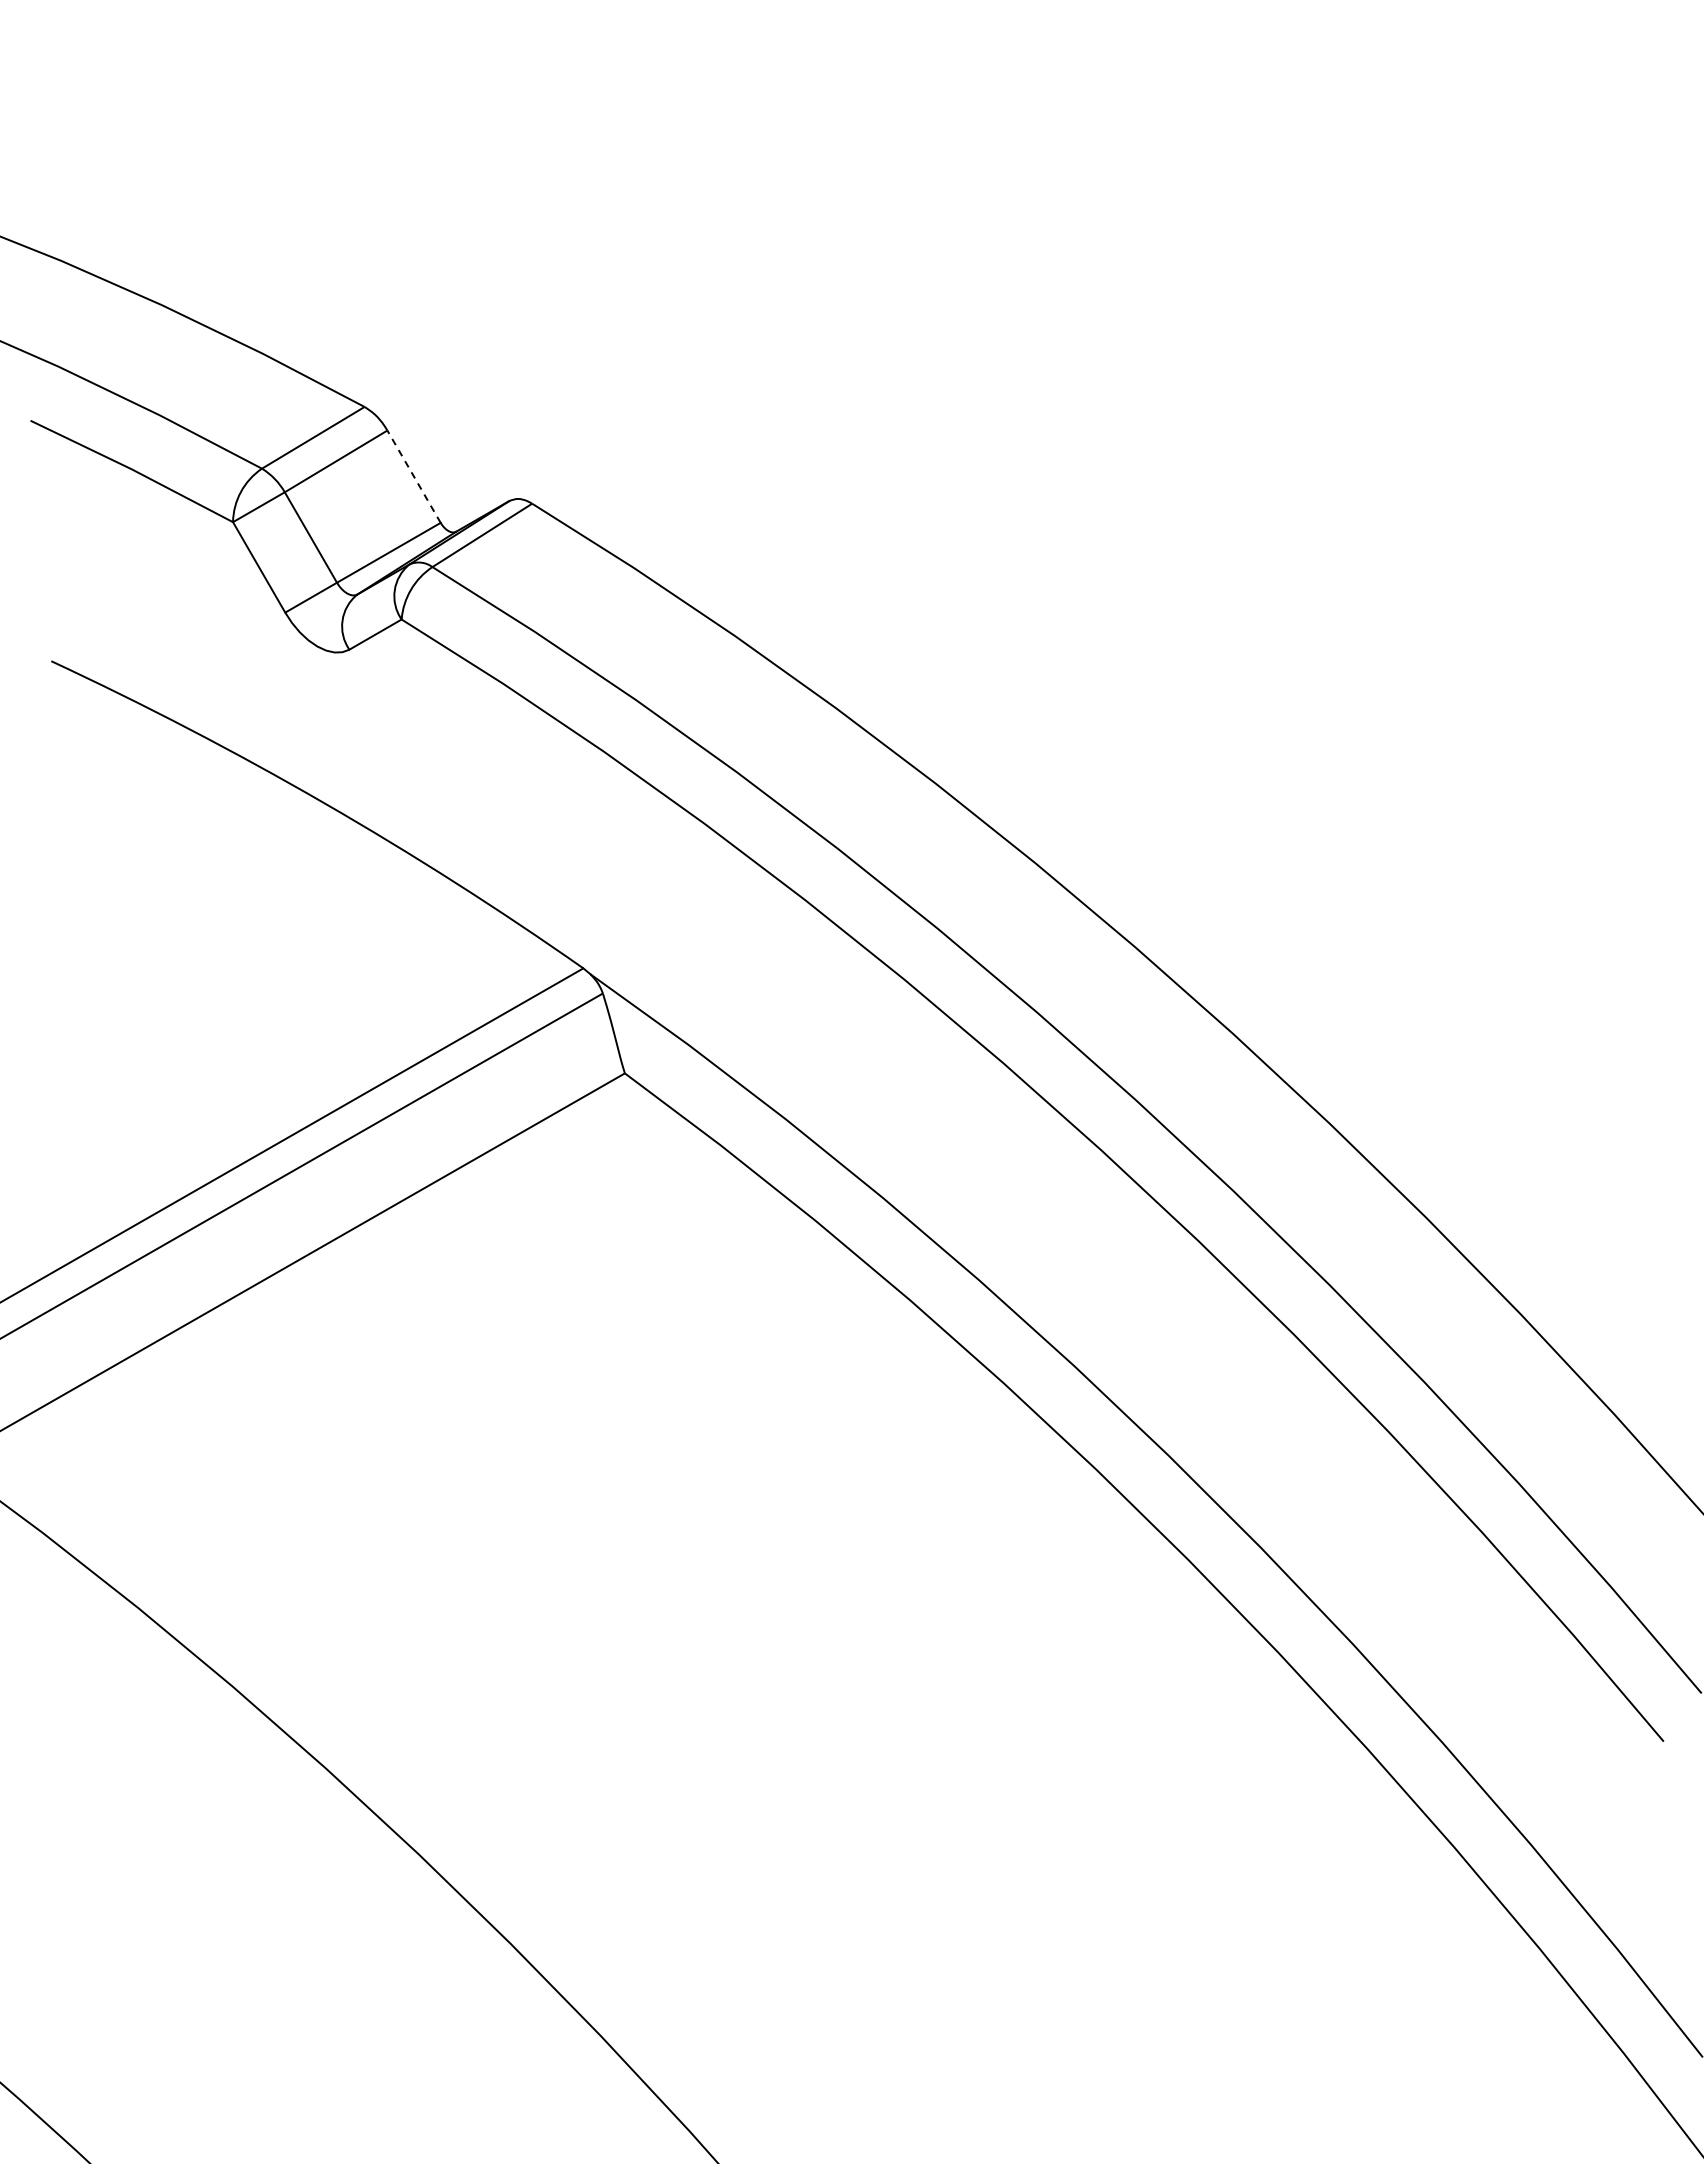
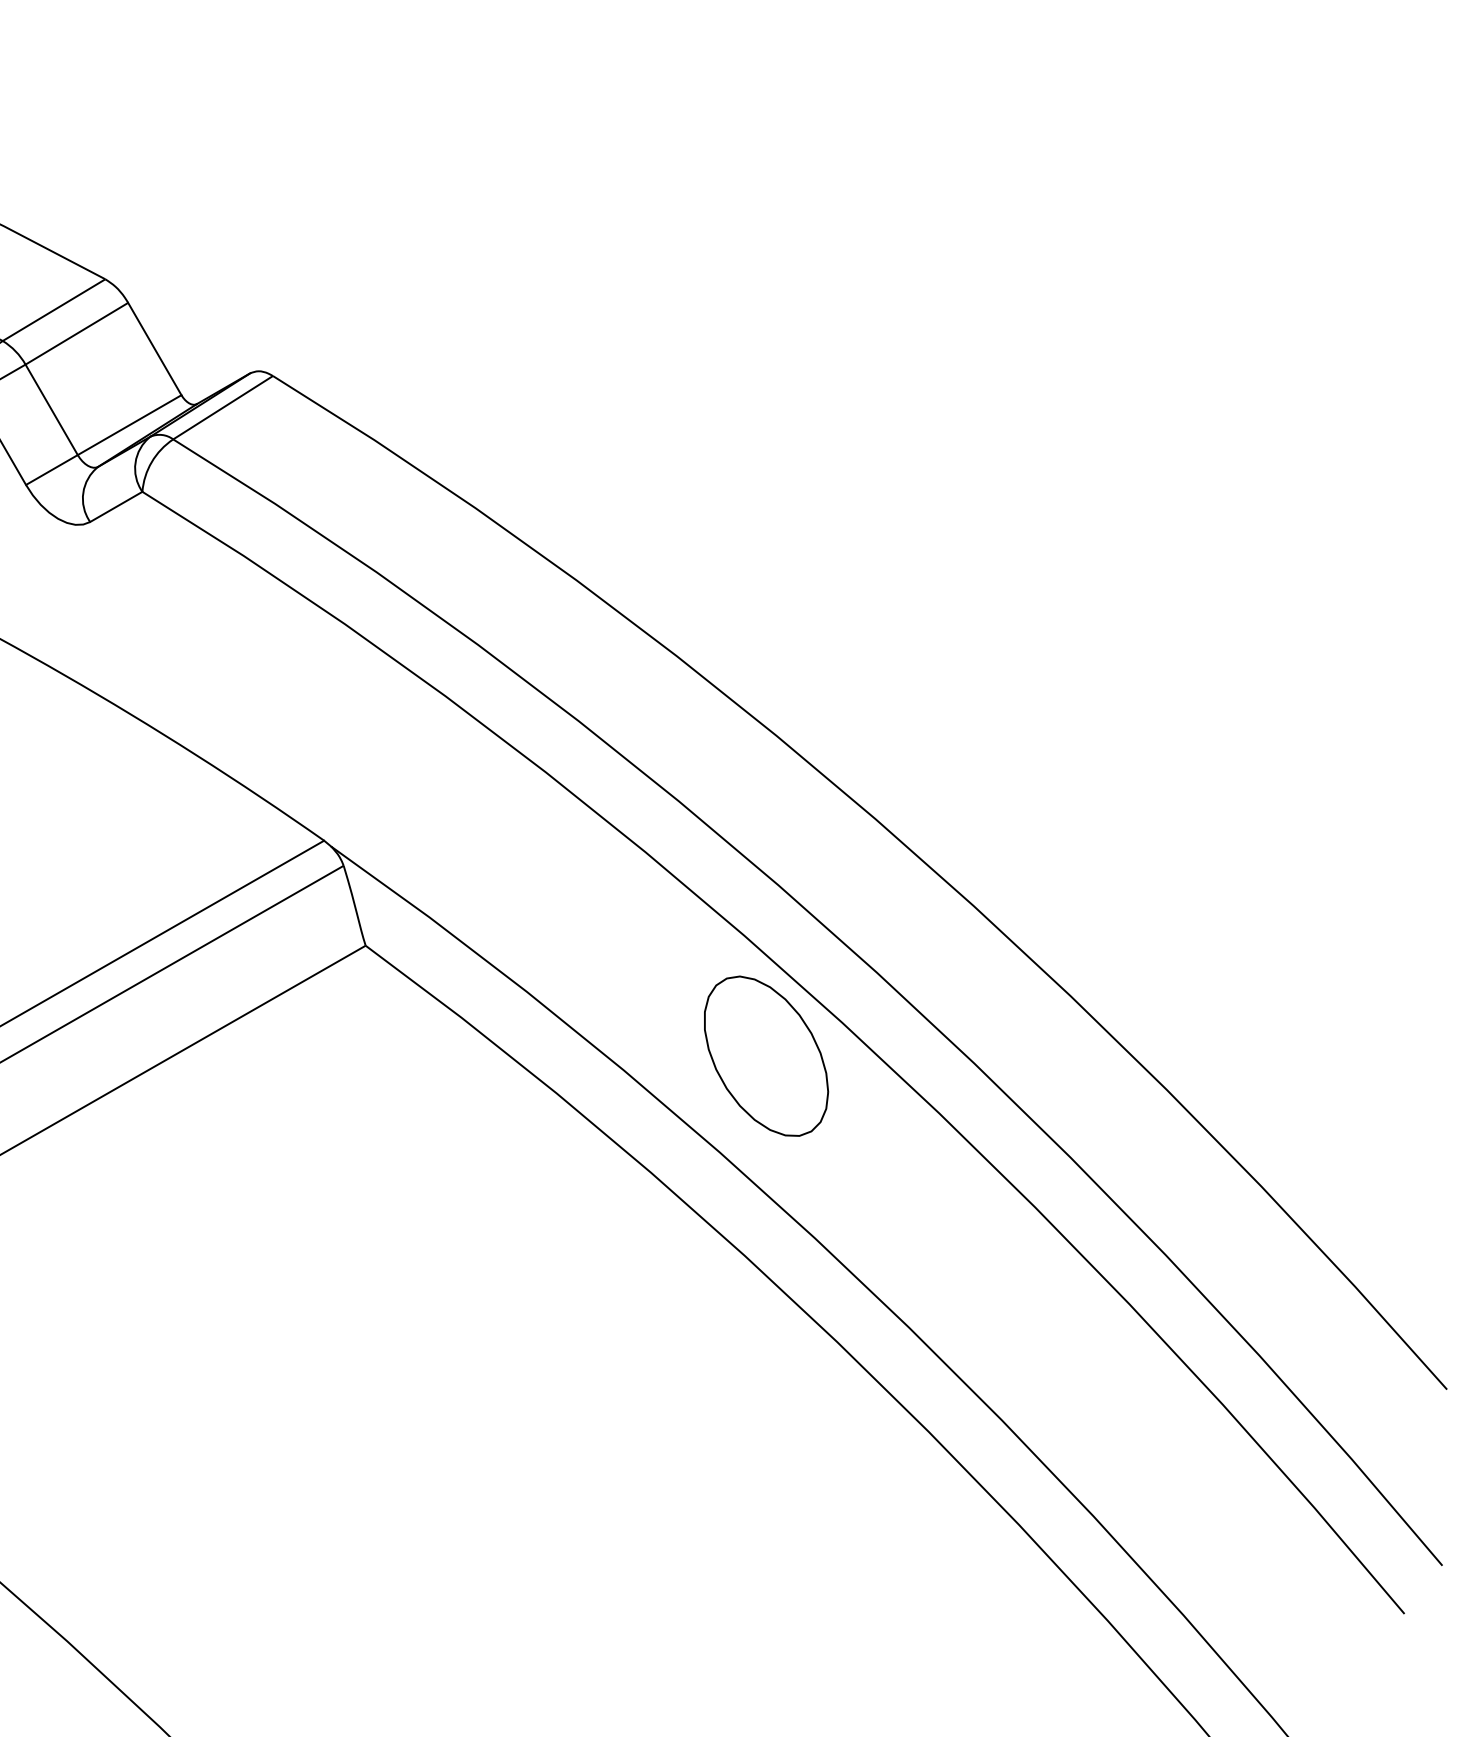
line: (413, 476) -> (154, 348), dashed -> solid
part: (1025, 1183) -> (766, 1055), added

